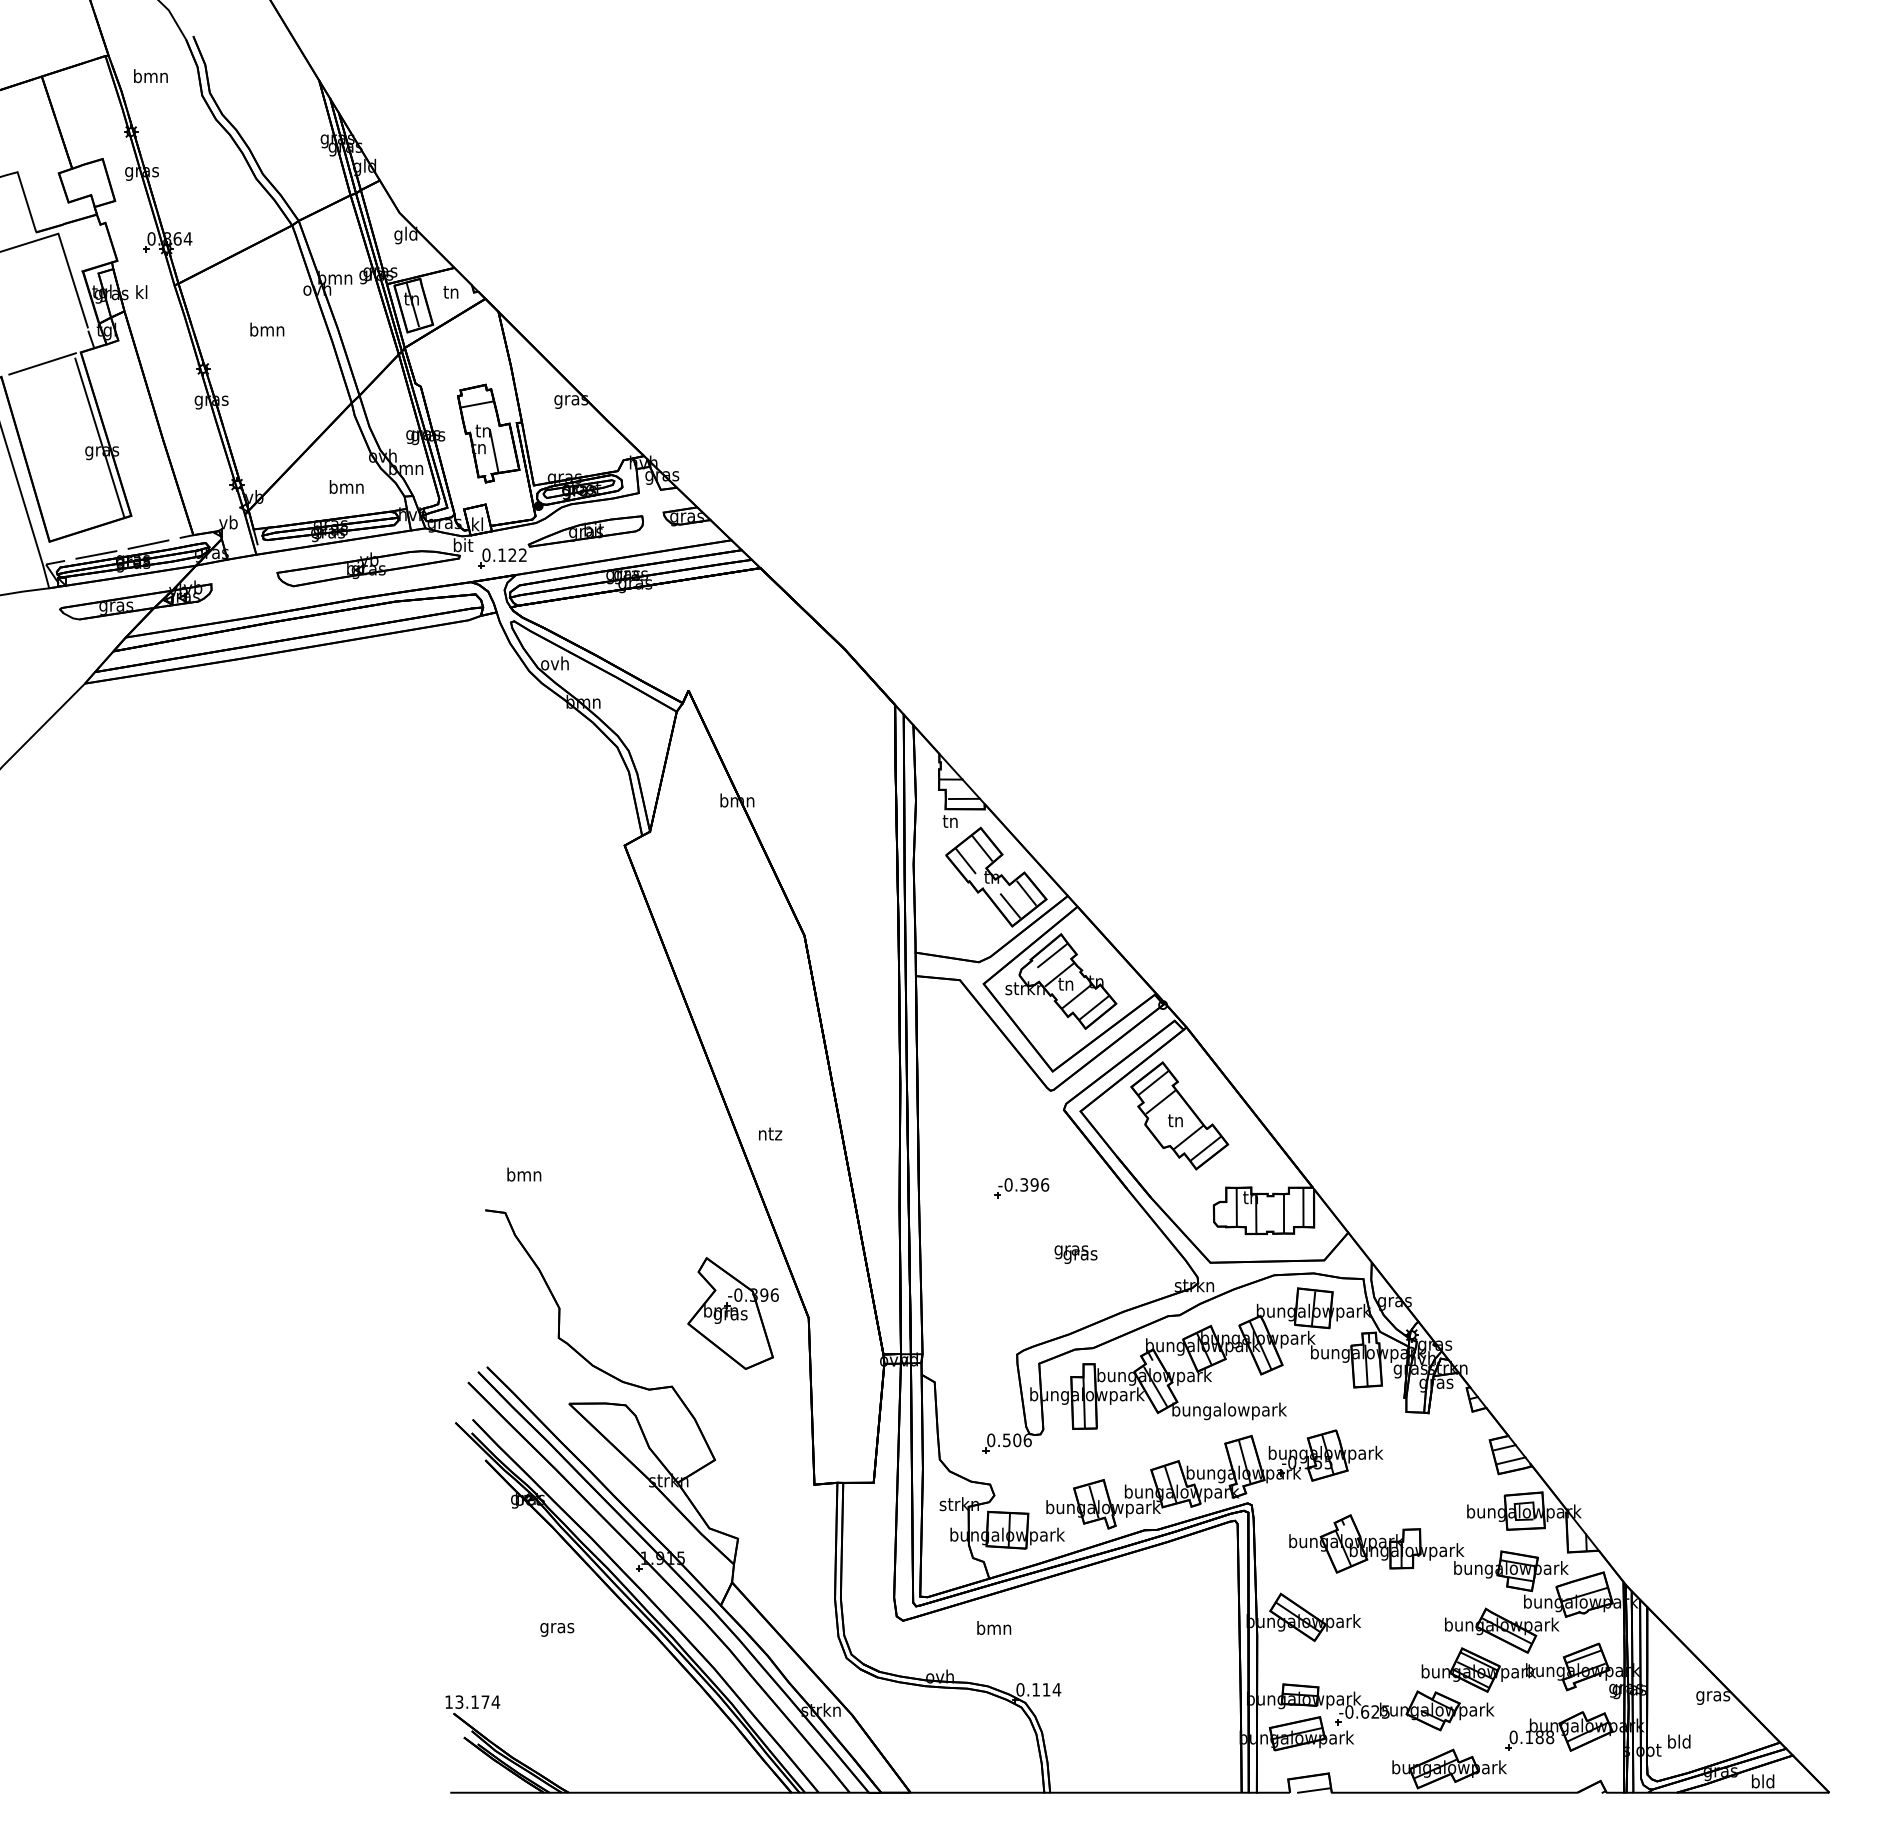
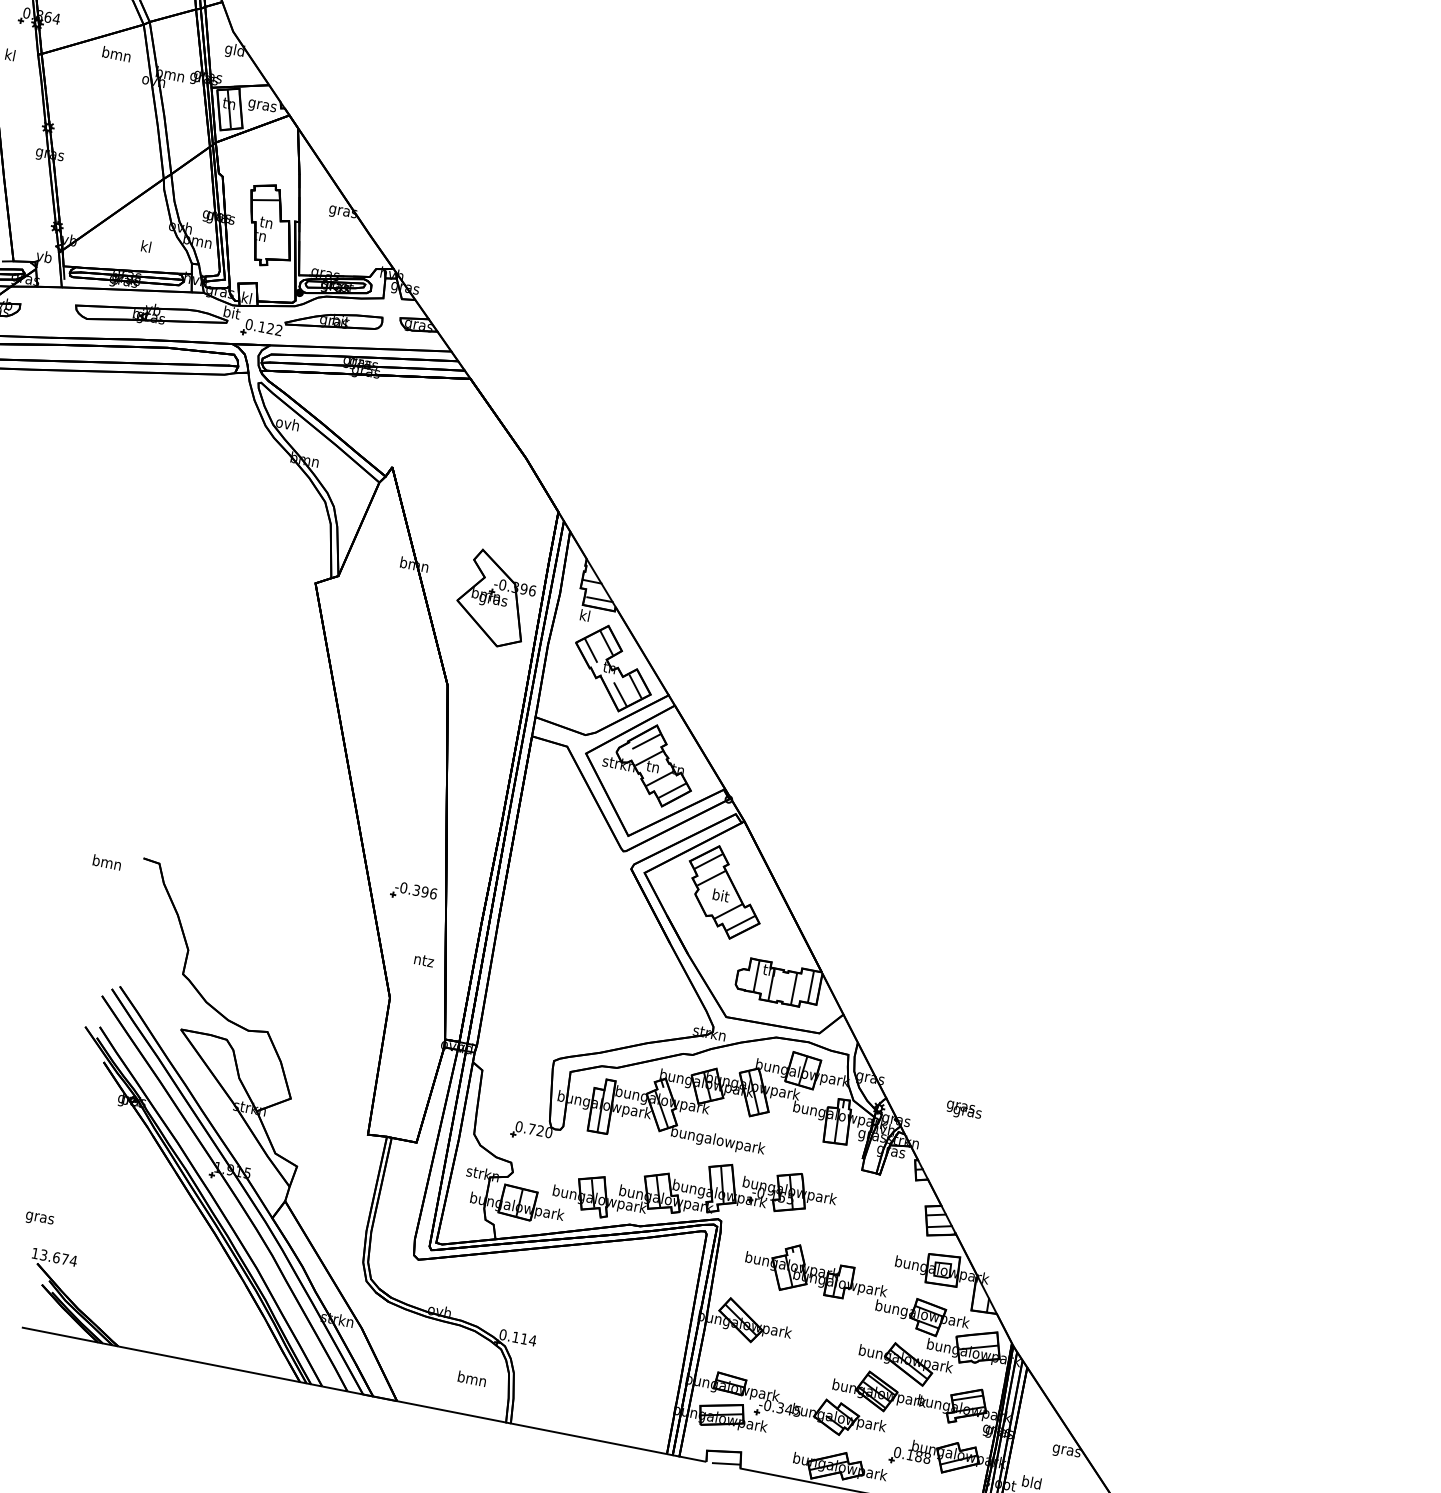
text: (451, 294) -> (262, 106), tn -> gras
text: (267, 329) -> (116, 54), moved
line: (493, 450) -> (271, 240), removed
text: (346, 486) -> (146, 246), bmn -> kl
text: (949, 820) -> (584, 614), tn -> kl
text: (1176, 1120) -> (721, 895), tn -> bit
text: (770, 1133) -> (424, 960), moved
text: (524, 1174) -> (107, 862), moved
part: (1021, 1188) -> (413, 892), moved
text: (1075, 1254) -> (963, 1110), moved
part: (732, 1313) -> (495, 599), moved
text: (1017, 1440) -> (540, 1131), 0.506 -> 0.720
text: (994, 1627) -> (472, 1378), moved
text: (557, 1629) -> (39, 1219), moved
text: (475, 1701) -> (57, 1257), 13.174 -> 13.674
text: (1370, 1711) -> (784, 1408), -0.625 -> -0.345

